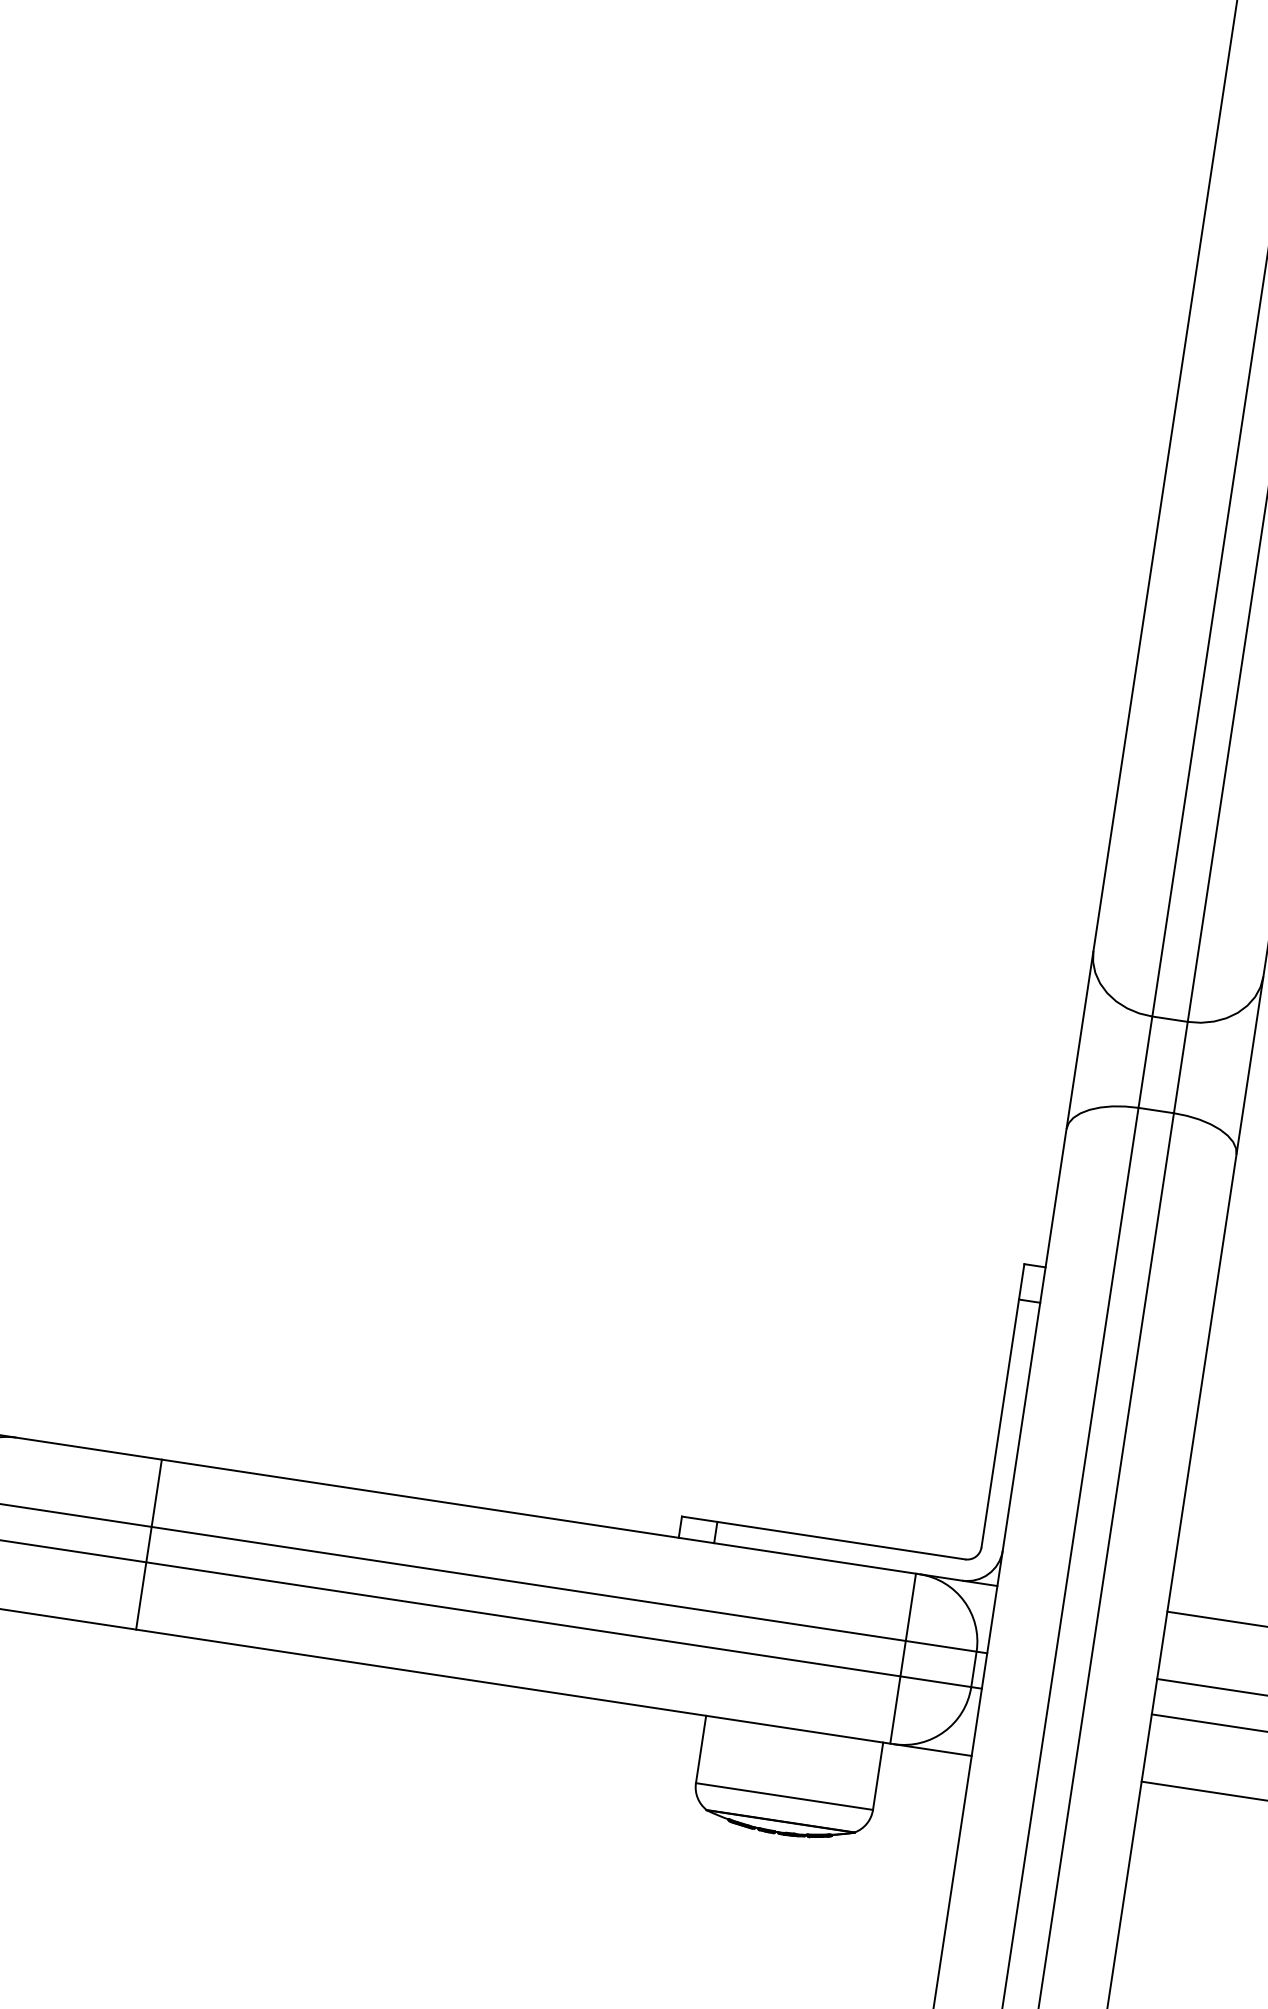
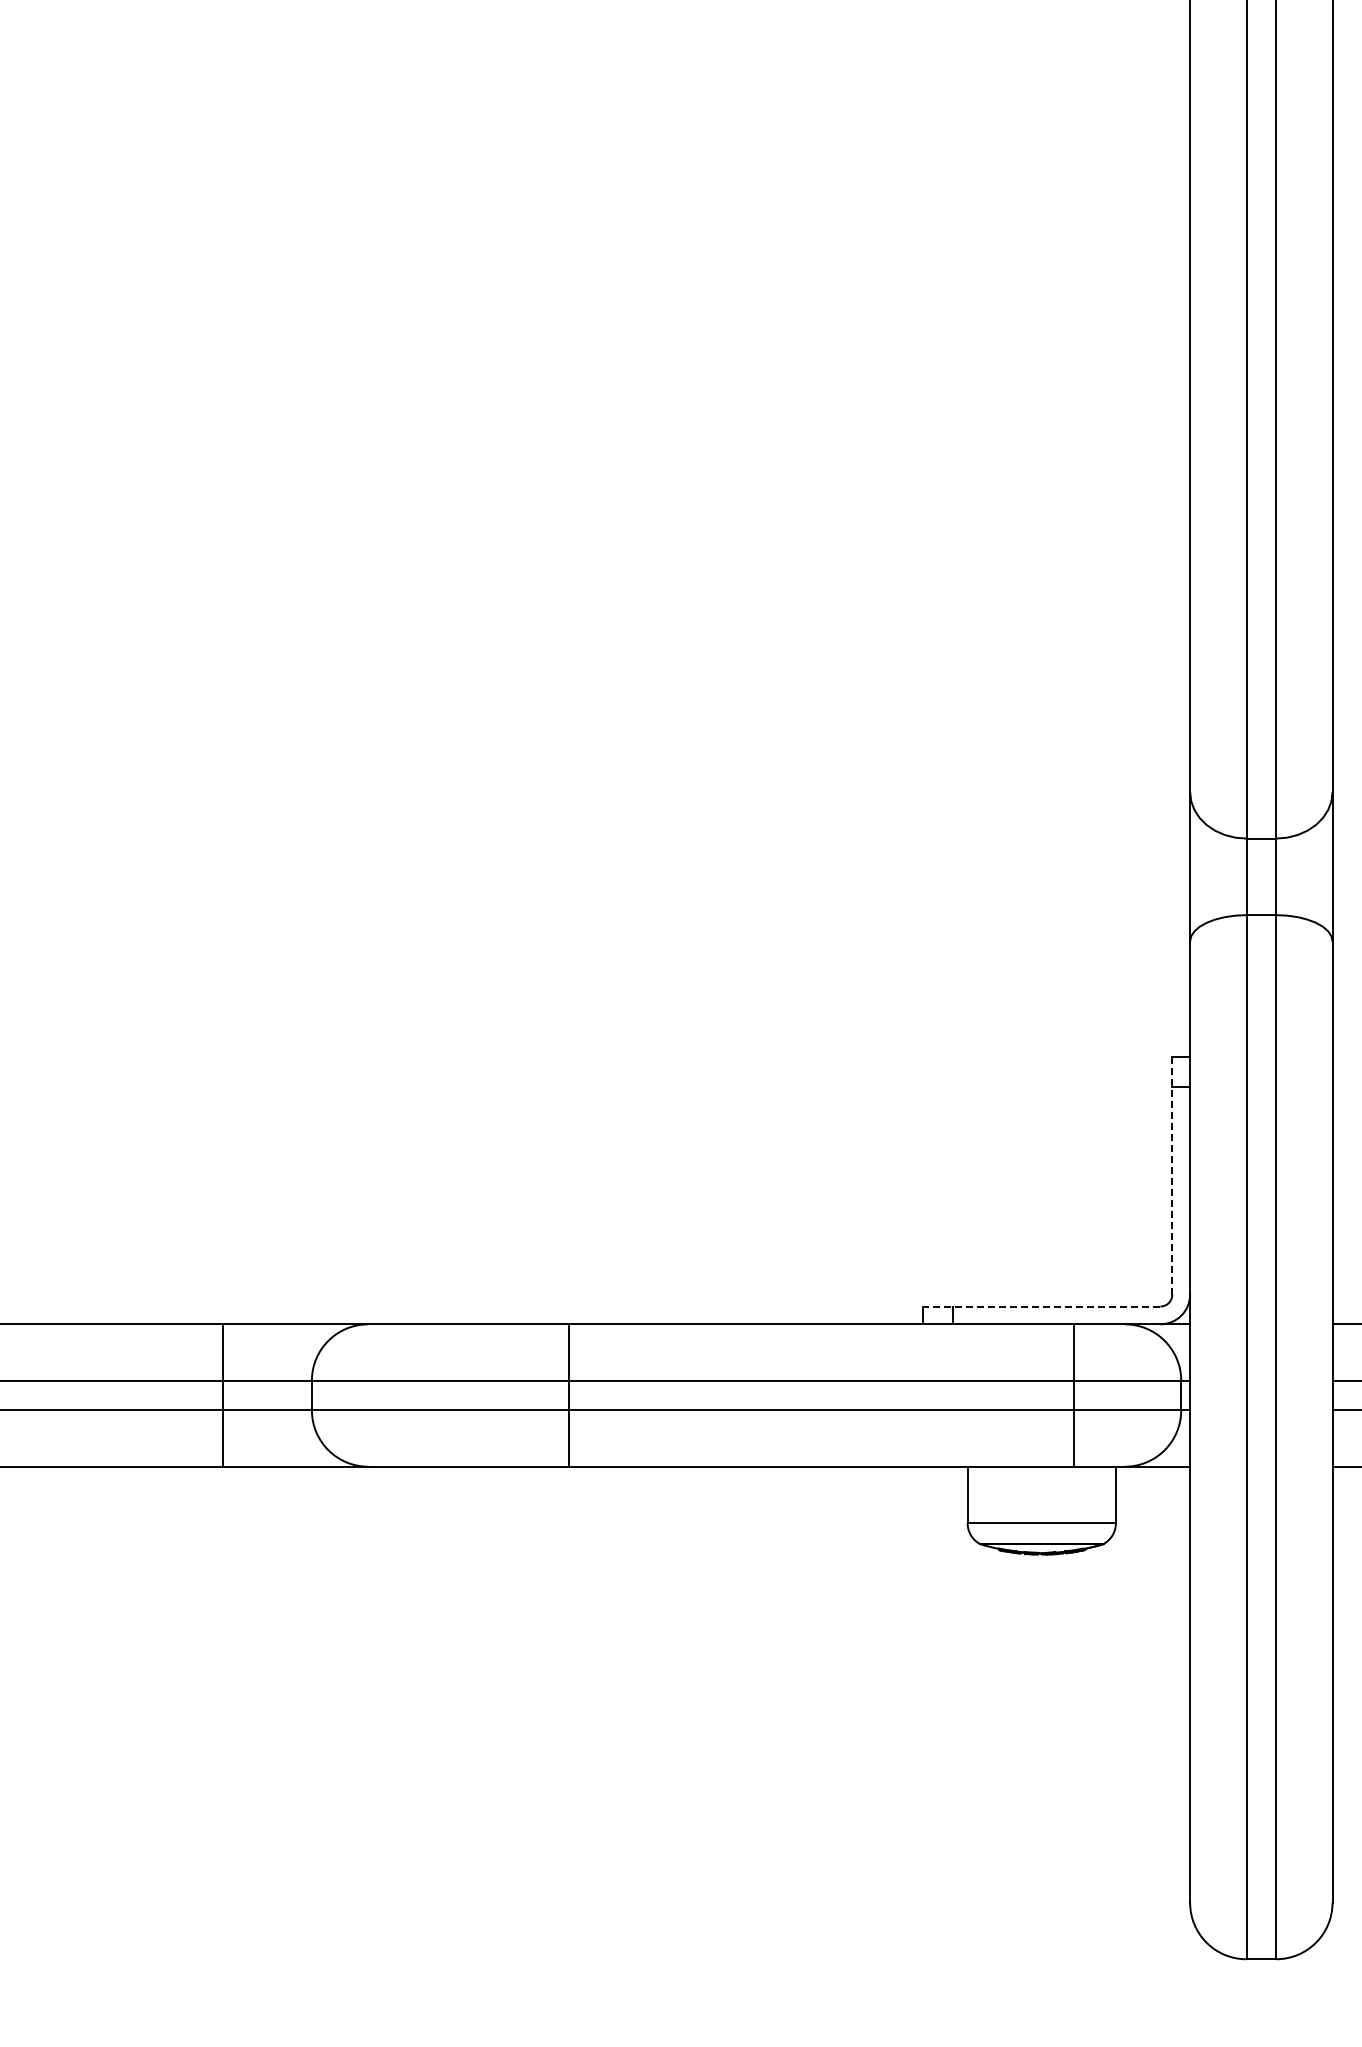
line: (1003, 1405) -> (1172, 1175), solid -> dashed
line: (823, 1537) -> (1041, 1306), solid -> dashed
line: (148, 1544) -> (568, 1395), moved
line: (902, 1658) -> (1073, 1395), moved

